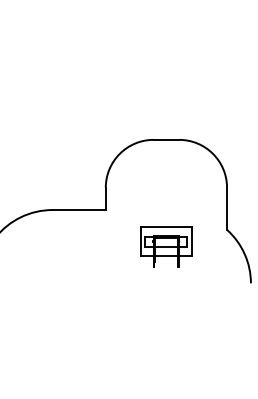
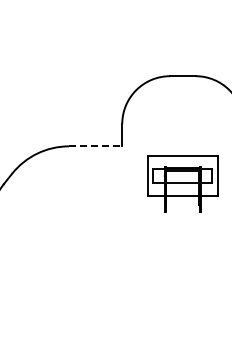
line: (79, 210) -> (95, 146), solid -> dashed
part: (166, 246) -> (182, 182), size x1.4

